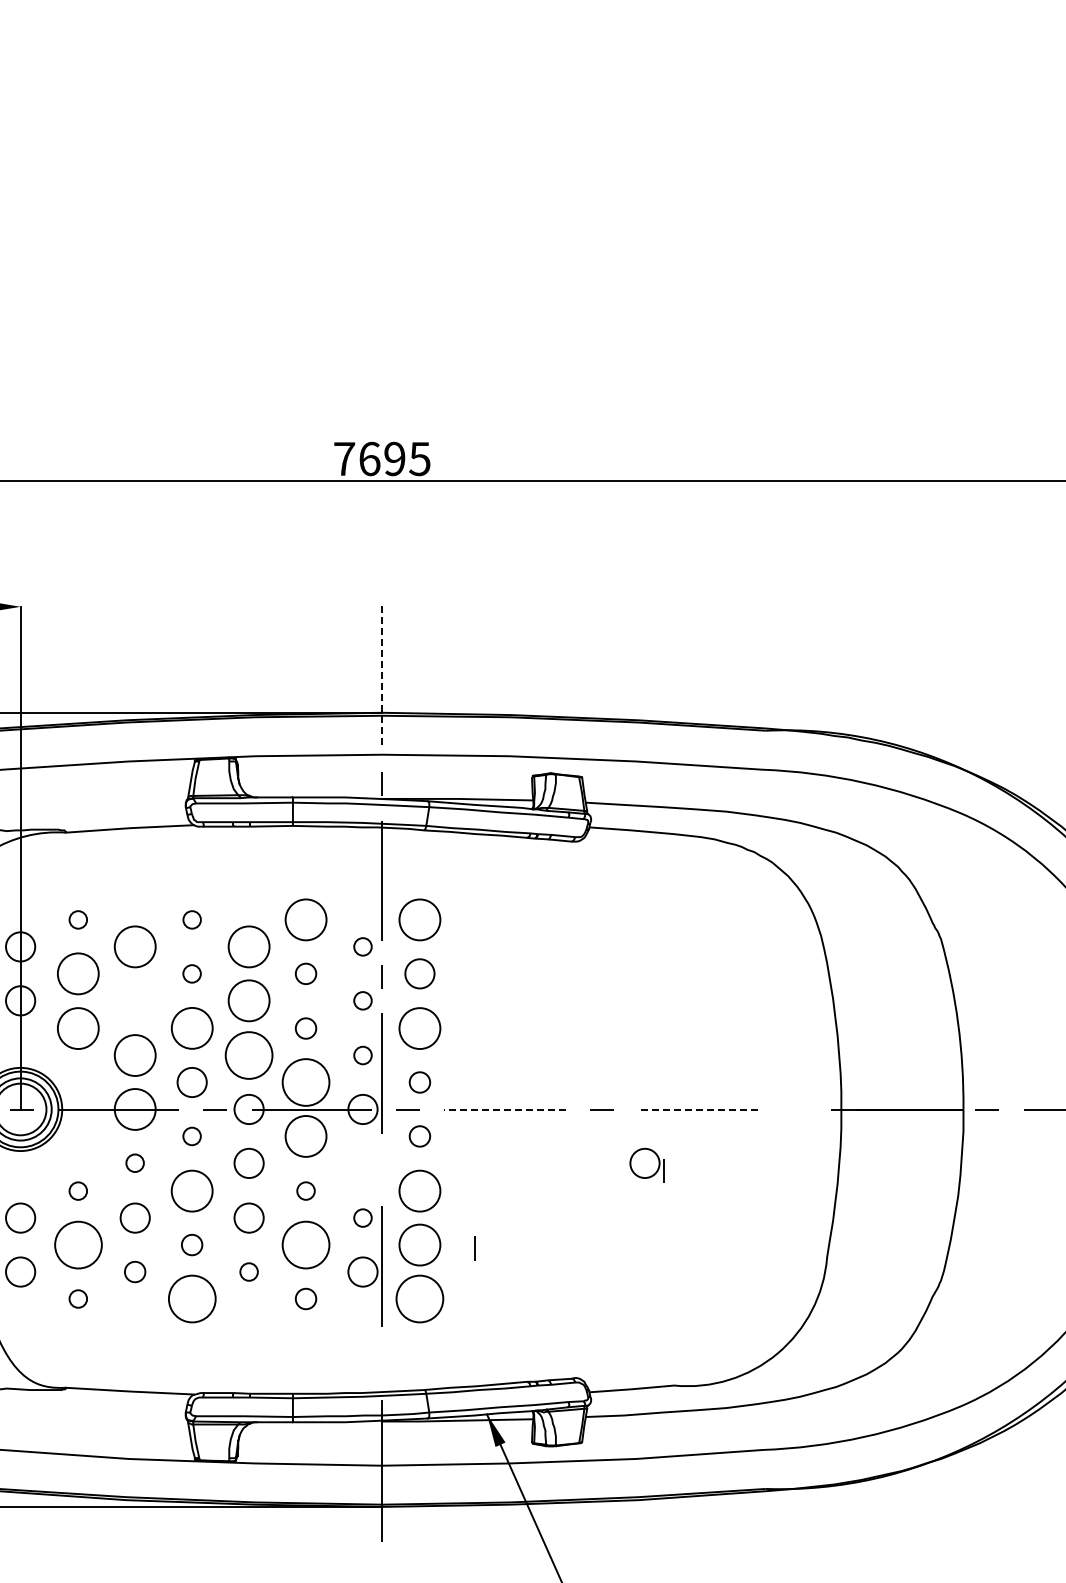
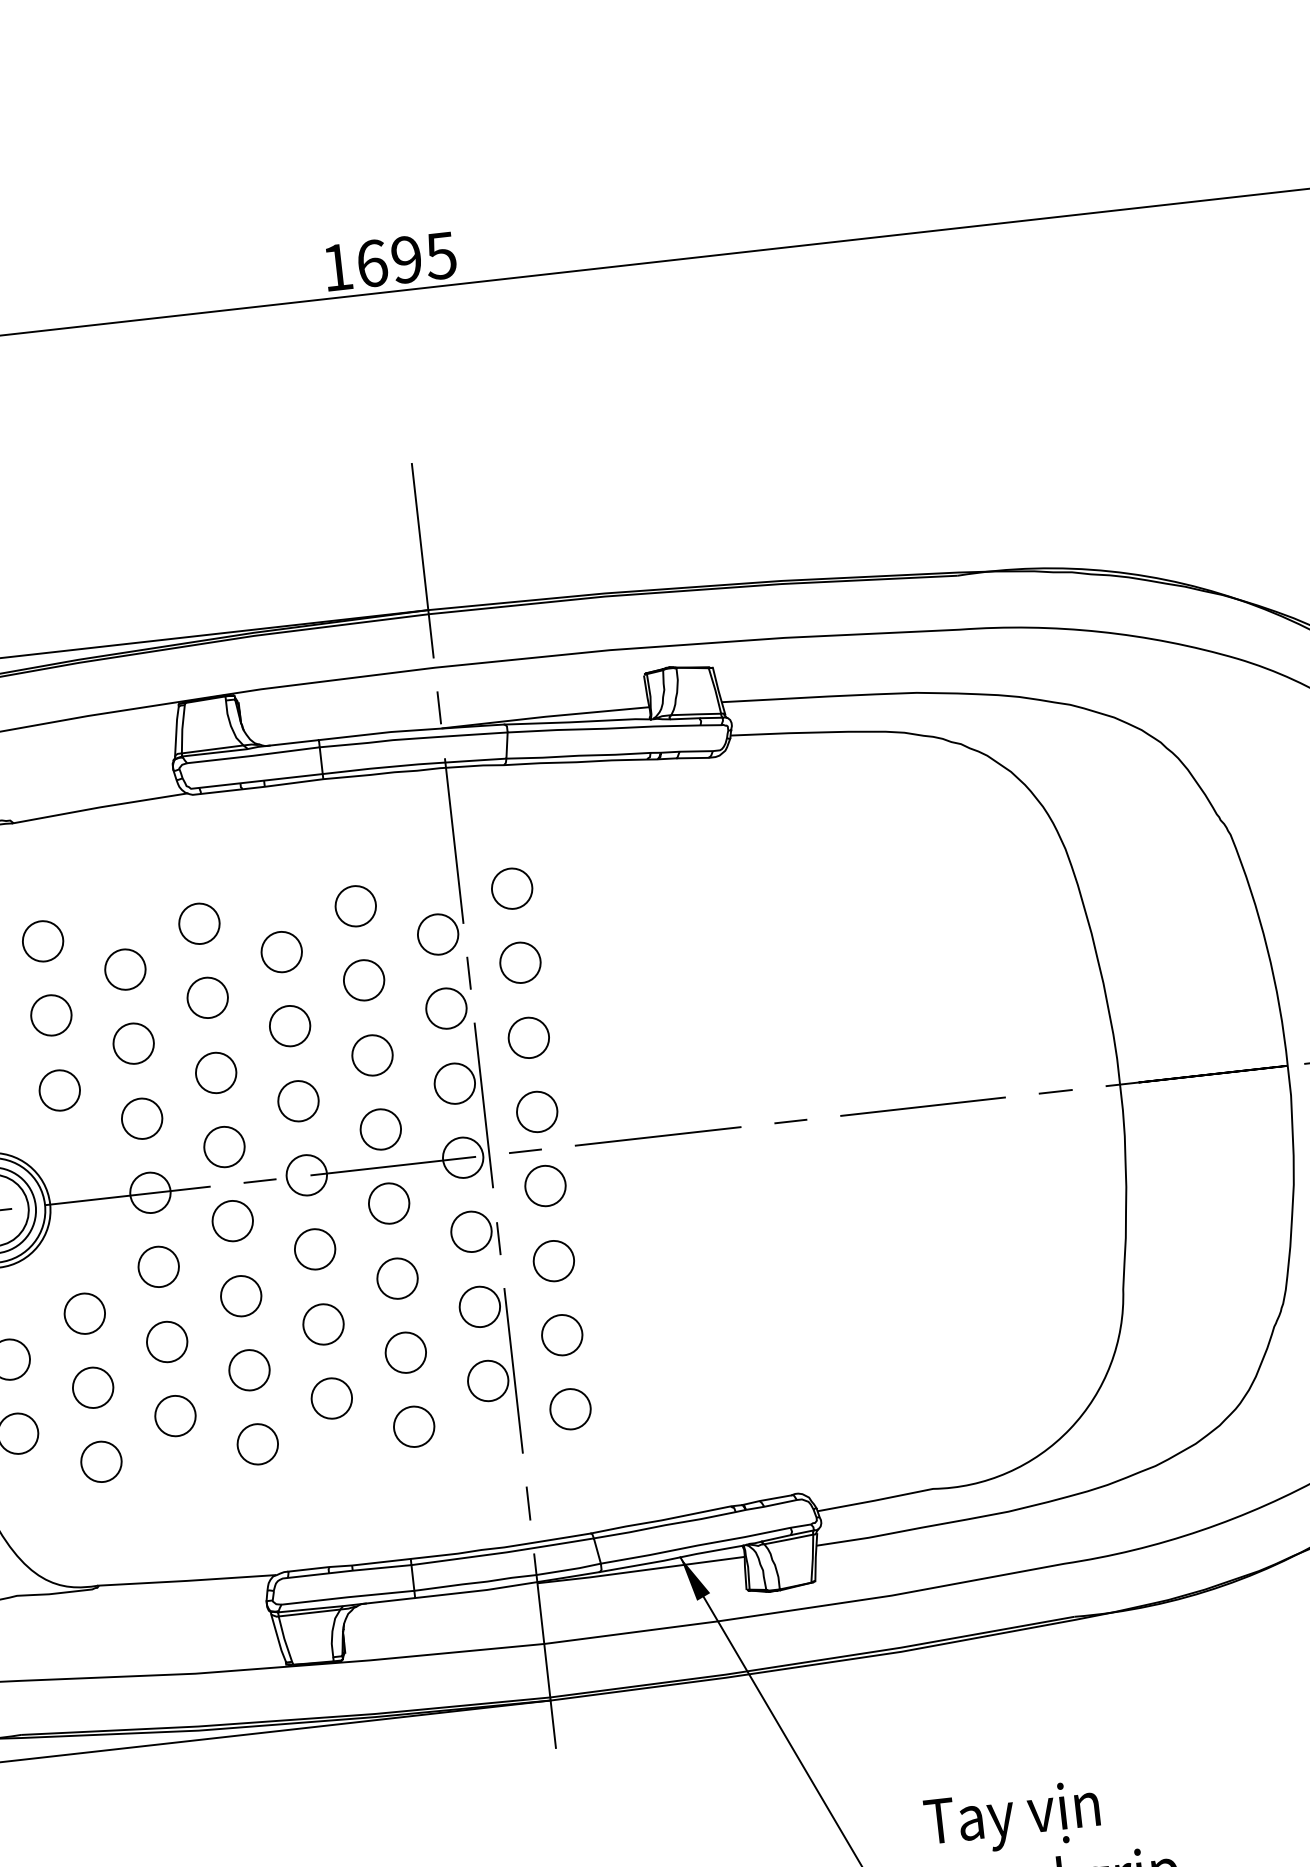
text: (344, 458) -> (337, 266), 7695 -> 1695
line: (382, 677) -> (423, 561), dashed -> solid
circle: (77, 919) -> (41, 940), size x1.67
circle: (191, 919) -> (198, 923), size x1.67
circle: (305, 919) -> (354, 905), size x0.71
circle: (419, 919) -> (511, 888), size x0.71
circle: (134, 946) -> (124, 969), size x0.71
circle: (248, 946) -> (280, 951), size x0.71
circle: (362, 946) -> (437, 934), size x1.67
circle: (77, 973) -> (50, 1015), size x0.71
circle: (191, 973) -> (206, 997), size x1.67
circle: (305, 973) -> (363, 979), size x1.43
circle: (134, 1000) -> (132, 1043), added
circle: (248, 1000) -> (289, 1025), size x0.71
circle: (362, 1000) -> (445, 1008), size x1.67
circle: (77, 1028) -> (58, 1090), size x0.71
circle: (191, 1028) -> (215, 1072), size x0.71
circle: (305, 1028) -> (371, 1055), size x1.43
circle: (419, 1028) -> (528, 1037), size x0.71
circle: (134, 1055) -> (141, 1118), size x0.71
circle: (248, 1055) -> (297, 1101), size x0.62
circle: (362, 1055) -> (454, 1083), size x1.67
circle: (305, 1082) -> (380, 1129), size x0.62
circle: (419, 1082) -> (536, 1112), size x1.43
circle: (134, 1109) -> (149, 1192), size x0.71
line: (504, 1109) -> (657, 1136), dashed -> solid
line: (697, 1109) -> (922, 1106), dashed -> solid
line: (794, 1109) -> (1055, 1091), added
circle: (191, 1136) -> (231, 1221), size x1.67
circle: (305, 1136) -> (388, 1203), size x0.71
circle: (419, 1136) -> (544, 1186), size x1.43
circle: (134, 1162) -> (157, 1265), size x1.67
part: (646, 1164) -> (473, 1233), moved
circle: (77, 1190) -> (83, 1312), size x1.67
circle: (191, 1190) -> (240, 1295), size x0.71
circle: (305, 1190) -> (396, 1277), size x1.67
circle: (419, 1190) -> (553, 1260), size x0.71
circle: (362, 1217) -> (479, 1306), size x1.67
circle: (77, 1244) -> (91, 1387), size x0.62
circle: (191, 1244) -> (248, 1369), size x1.43
circle: (305, 1244) -> (405, 1352), size x0.62
circle: (419, 1244) -> (561, 1334), size x0.71
line: (474, 1248) -> (527, 1503), moved
circle: (134, 1271) -> (174, 1415), size x1.43
circle: (248, 1271) -> (330, 1397), size x1.67
circle: (77, 1298) -> (100, 1461), size x1.67
circle: (191, 1298) -> (256, 1443), size x0.62
circle: (305, 1298) -> (413, 1426), size x1.43
circle: (419, 1298) -> (569, 1408), size x0.62

